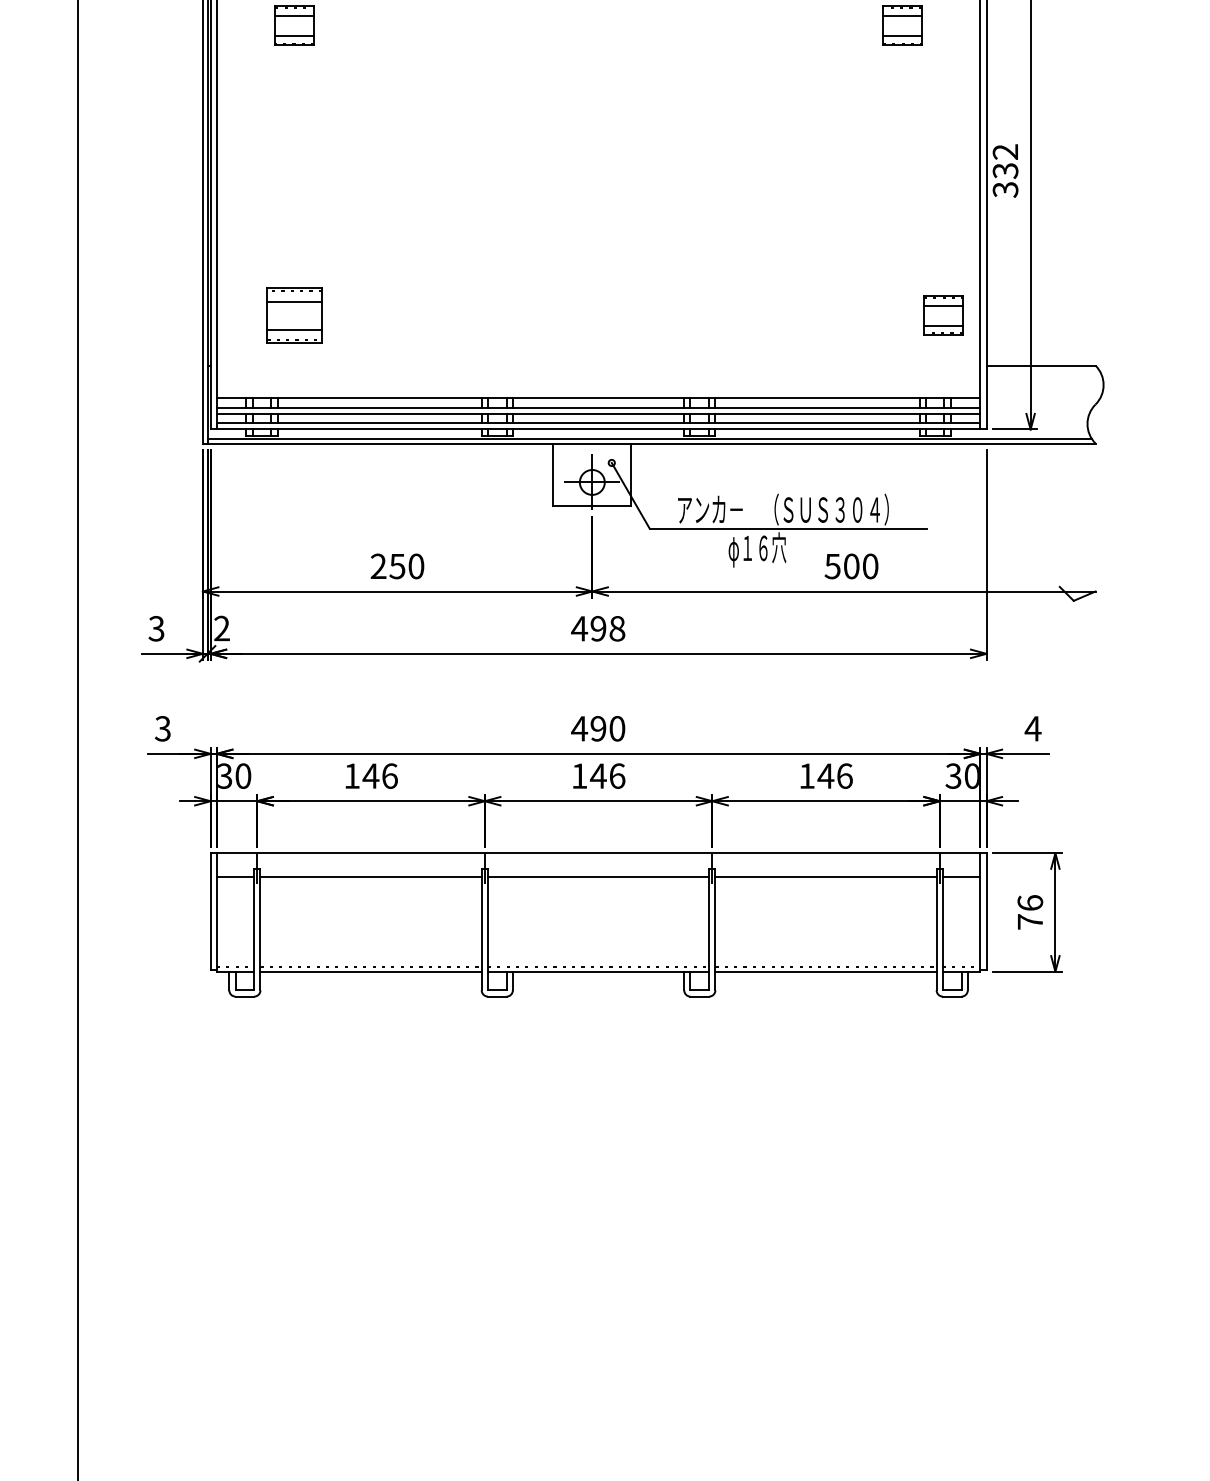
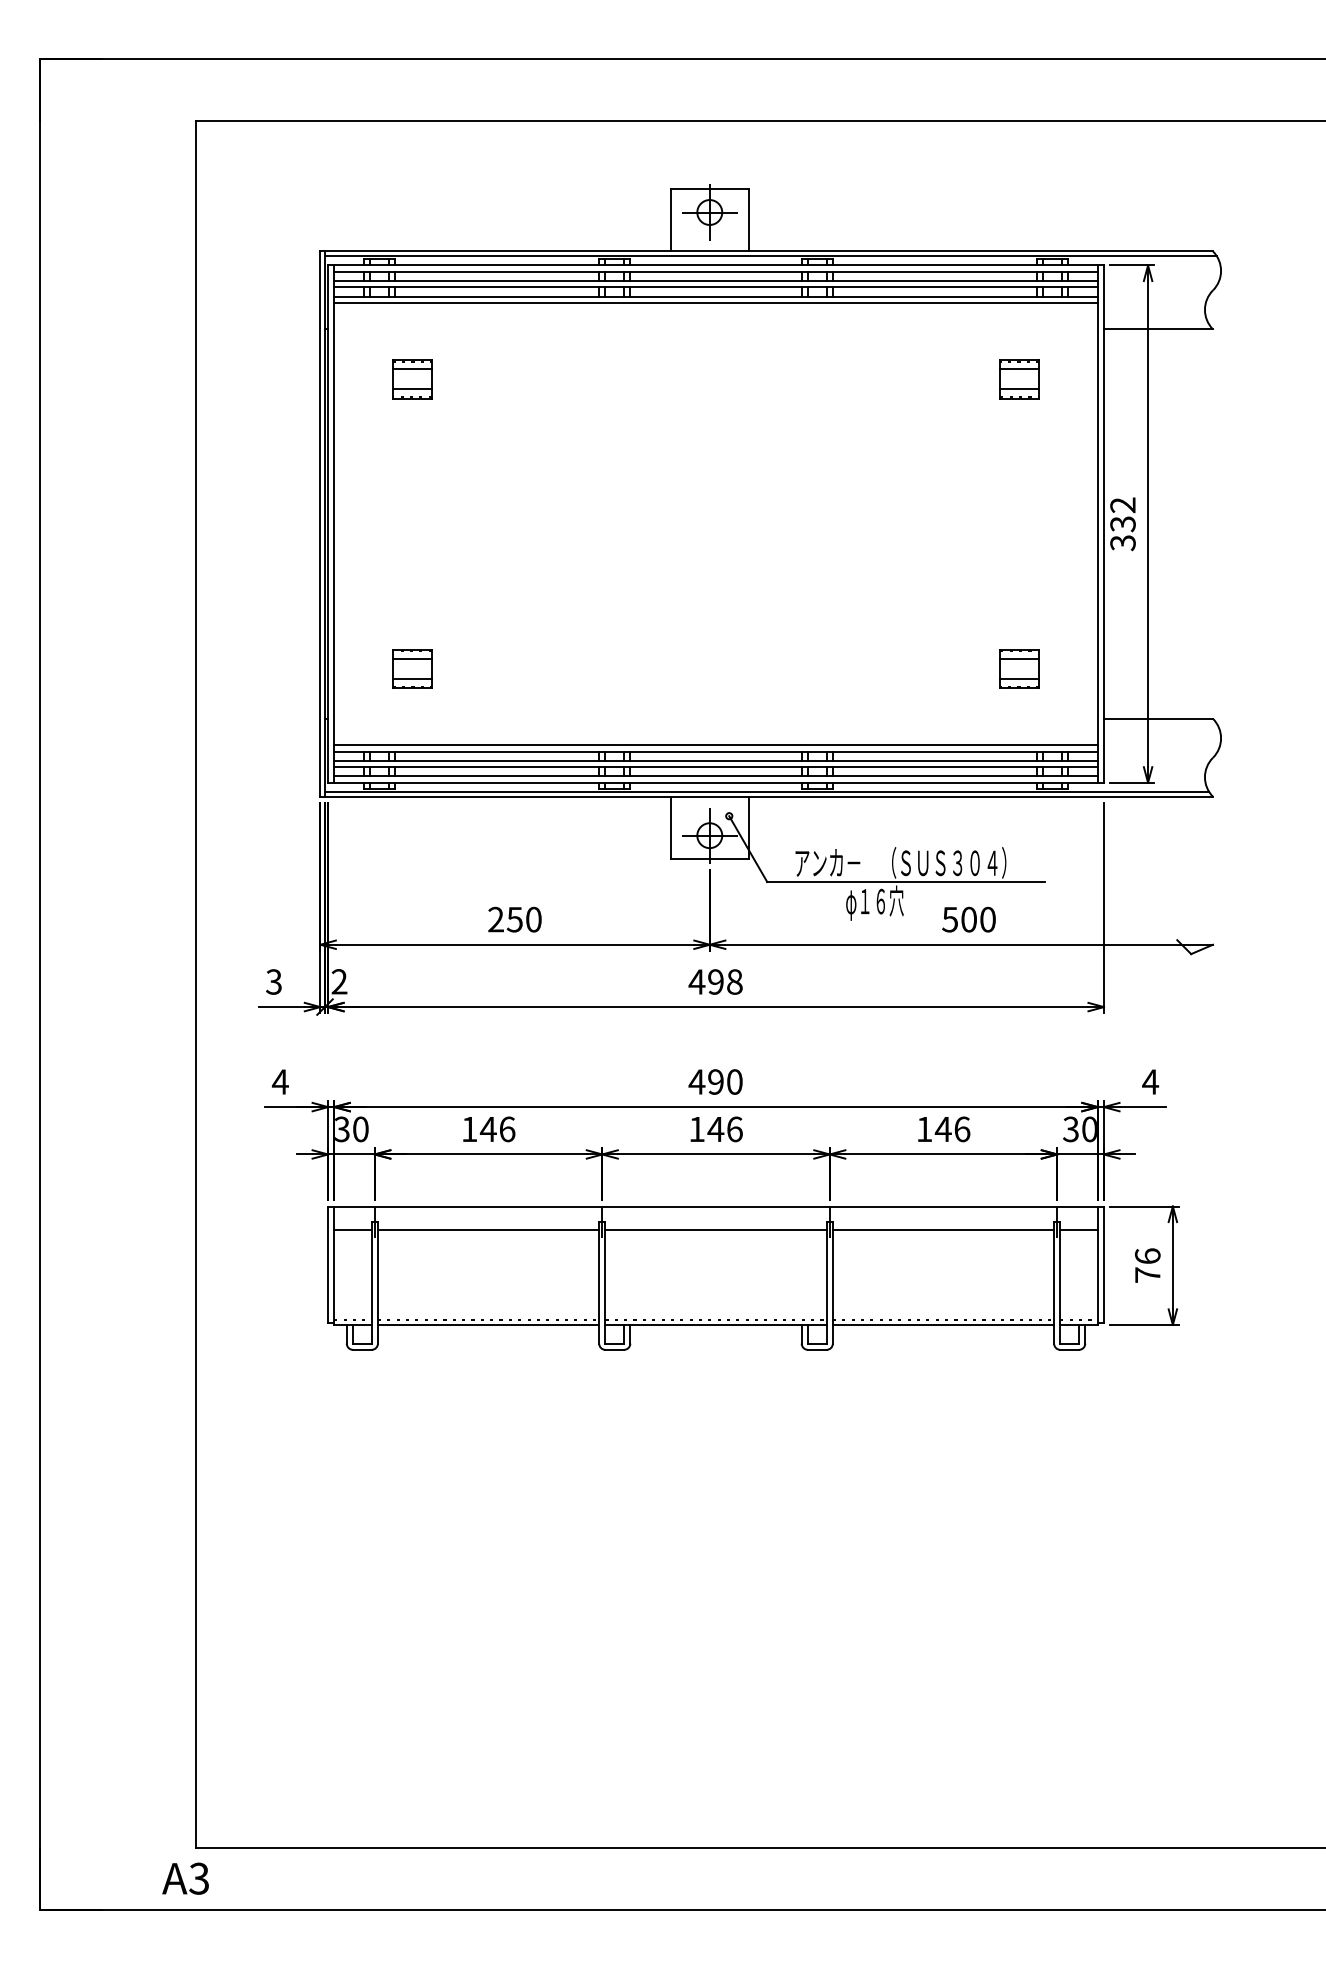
part: (295, 315) -> (412, 668), size x0.71
part: (943, 315) -> (1019, 668), moved
line: (598, 392) -> (715, 745), added
text: (162, 728) -> (279, 1081), 3 -> 4

